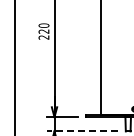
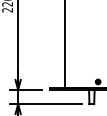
line: (82, 131) -> (46, 104), dashed -> solid

